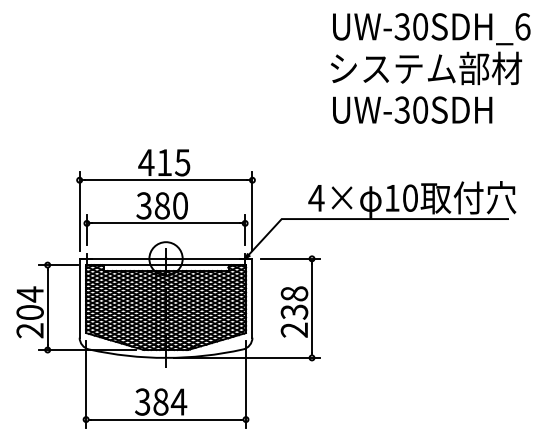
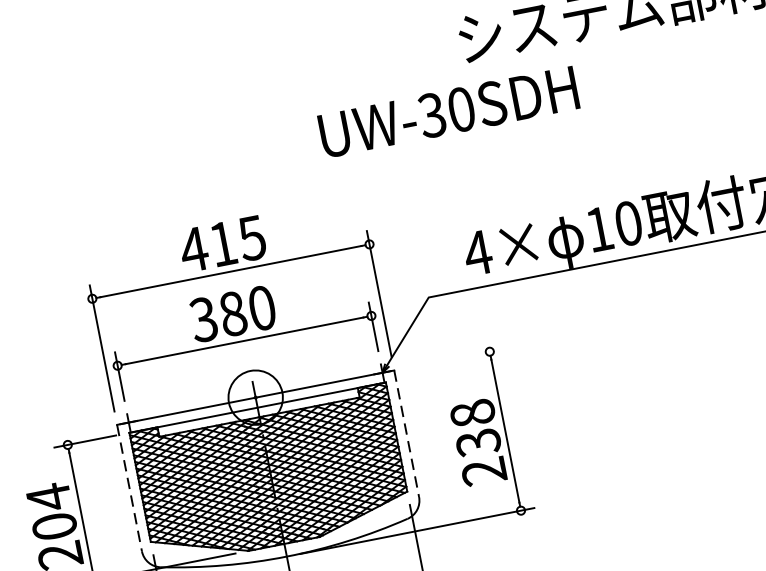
text: (412, 109) -> (448, 111), moved
line: (290, 258) -> (455, 357), removed
line: (79, 298) -> (129, 488), solid -> dashed
line: (252, 298) -> (406, 434), solid -> dashed

